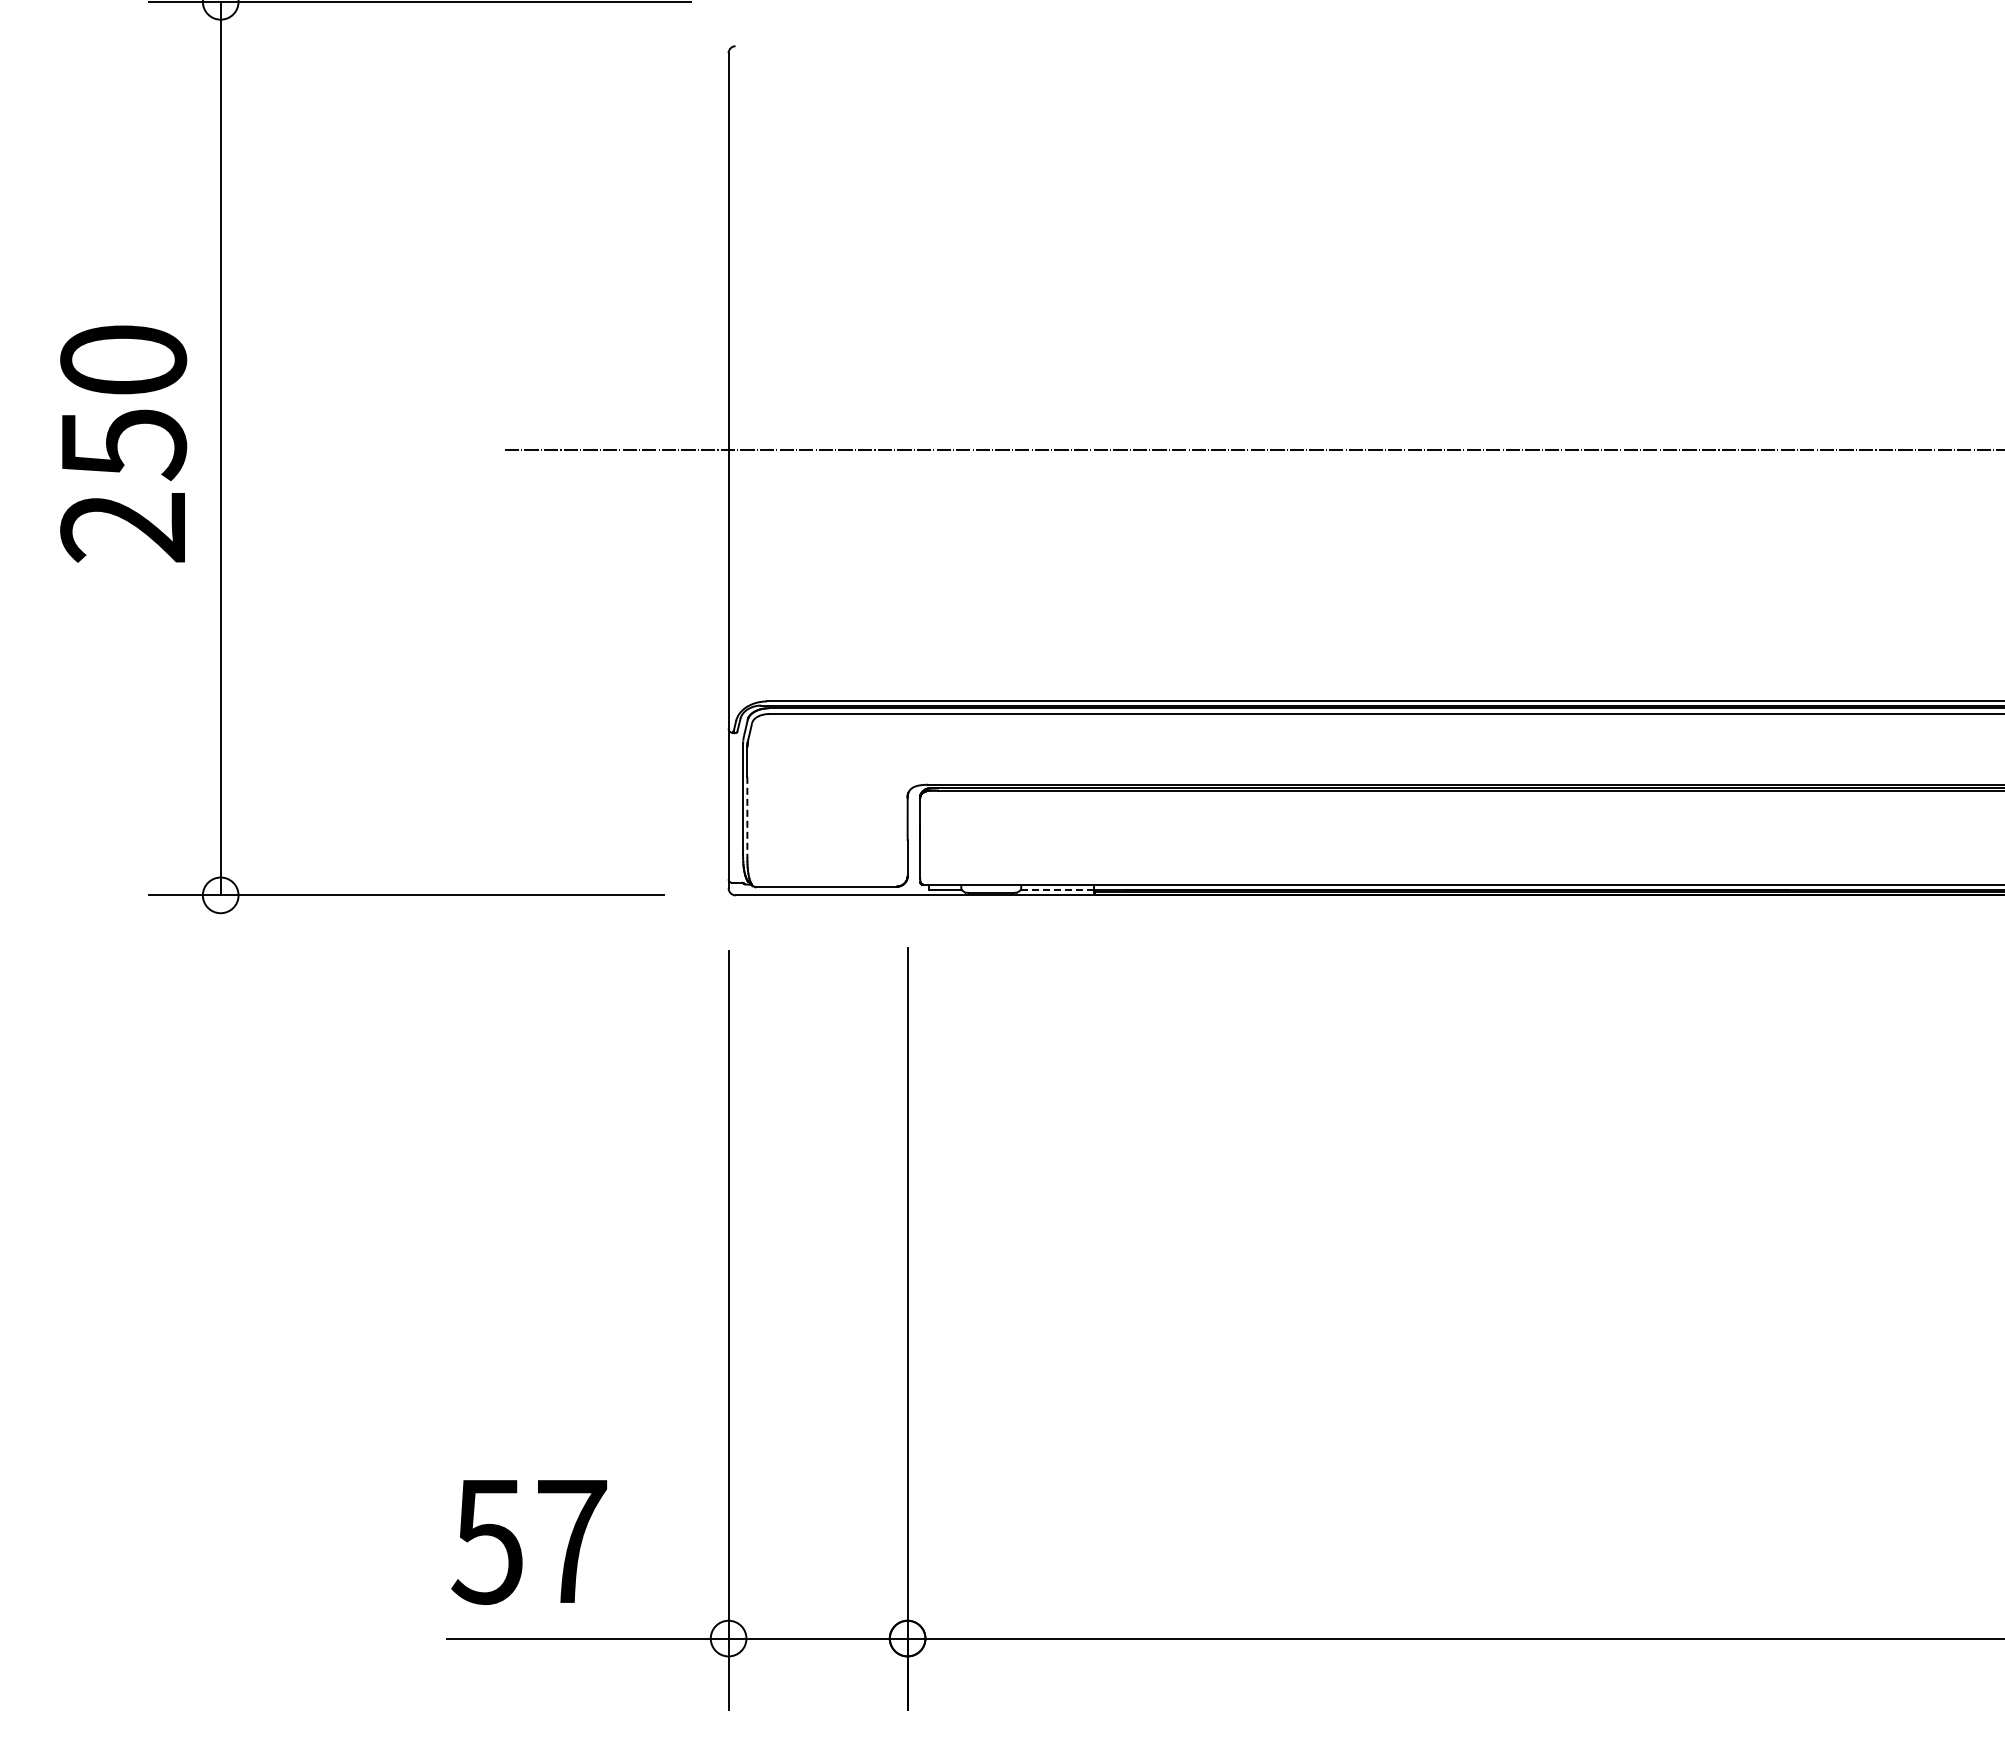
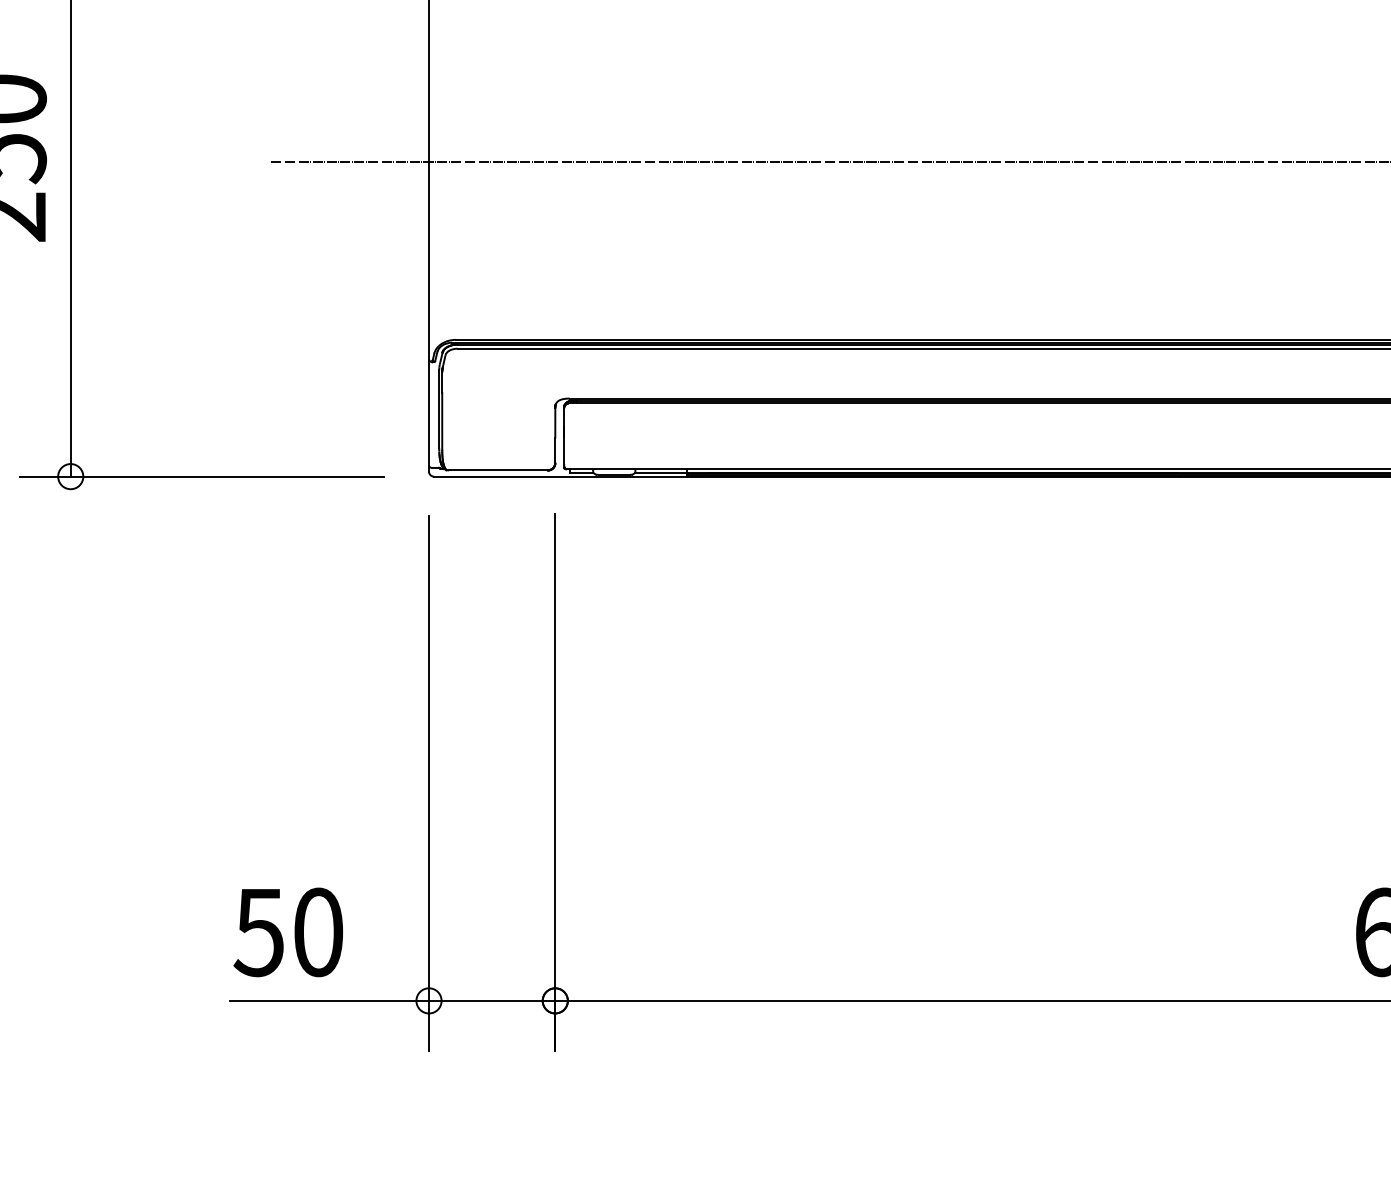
line: (747, 817) -> (442, 421), dashed -> solid
line: (1057, 890) -> (661, 473), dashed -> solid
text: (572, 1541) -> (318, 932), 57 -> 50

